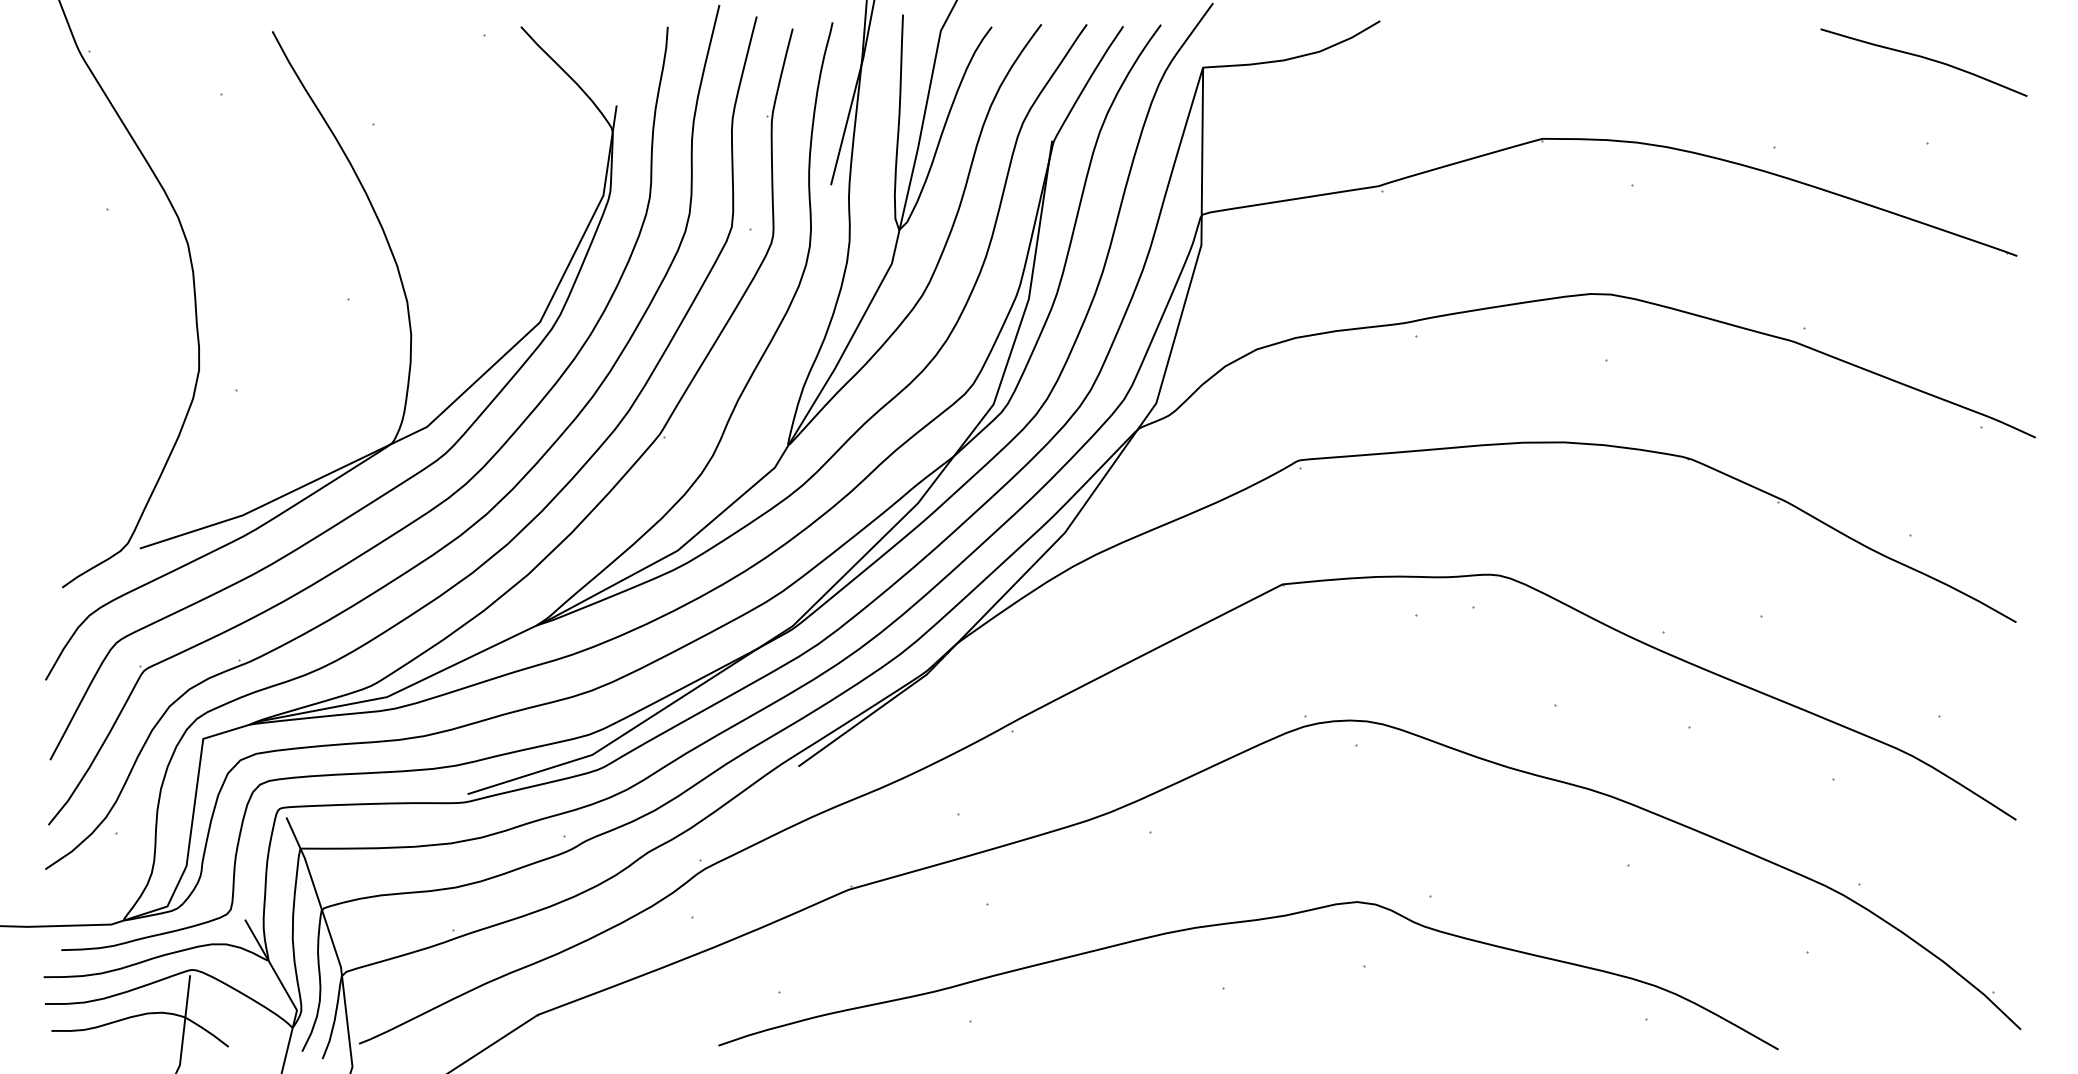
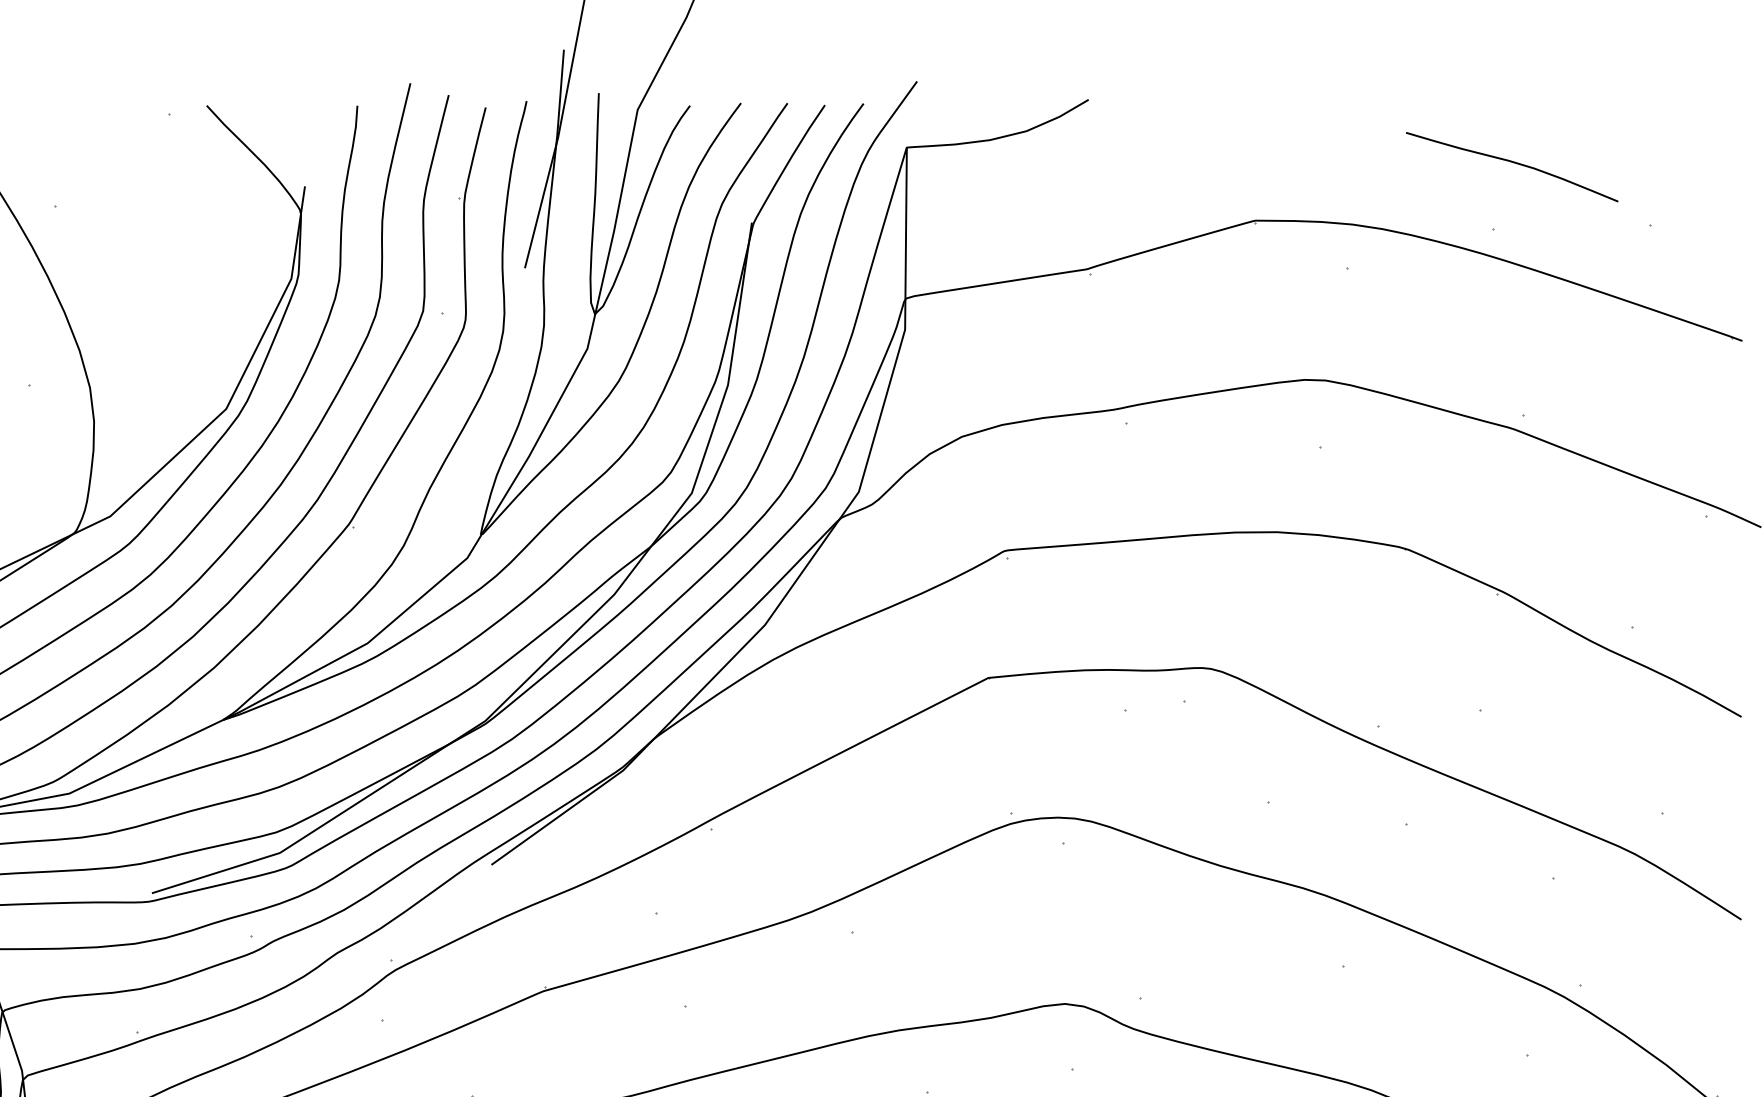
curve: (1923, 58) -> (1511, 162), moved

